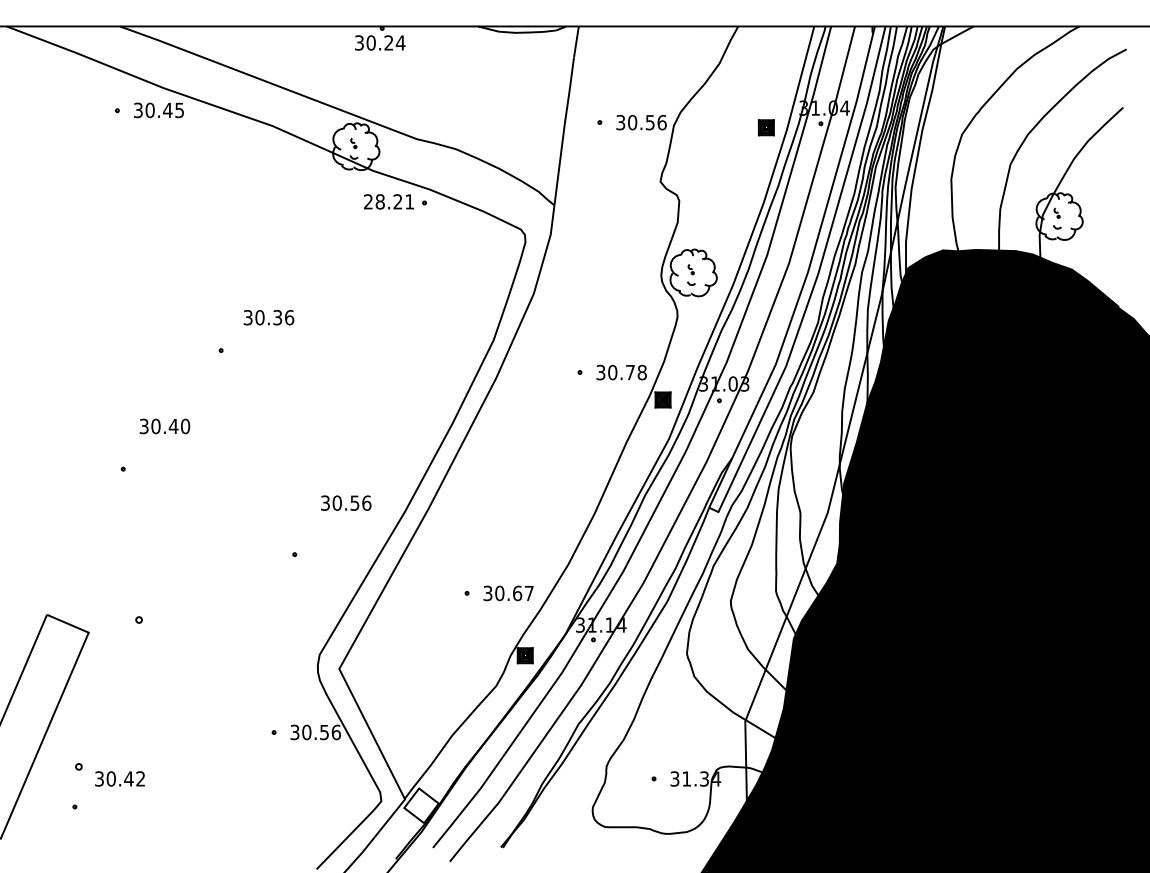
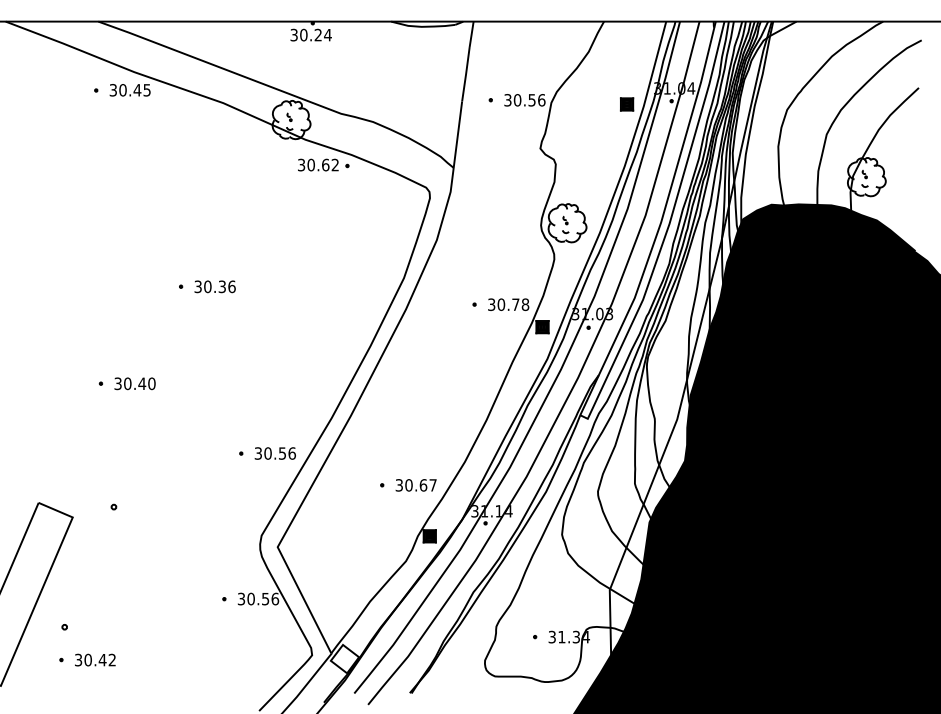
text: (389, 201) -> (318, 164), 28.21 -> 30.62
text: (268, 317) -> (214, 286), moved
text: (164, 426) -> (134, 383), moved
text: (345, 503) -> (274, 453), moved
text: (120, 778) -> (95, 659), moved

